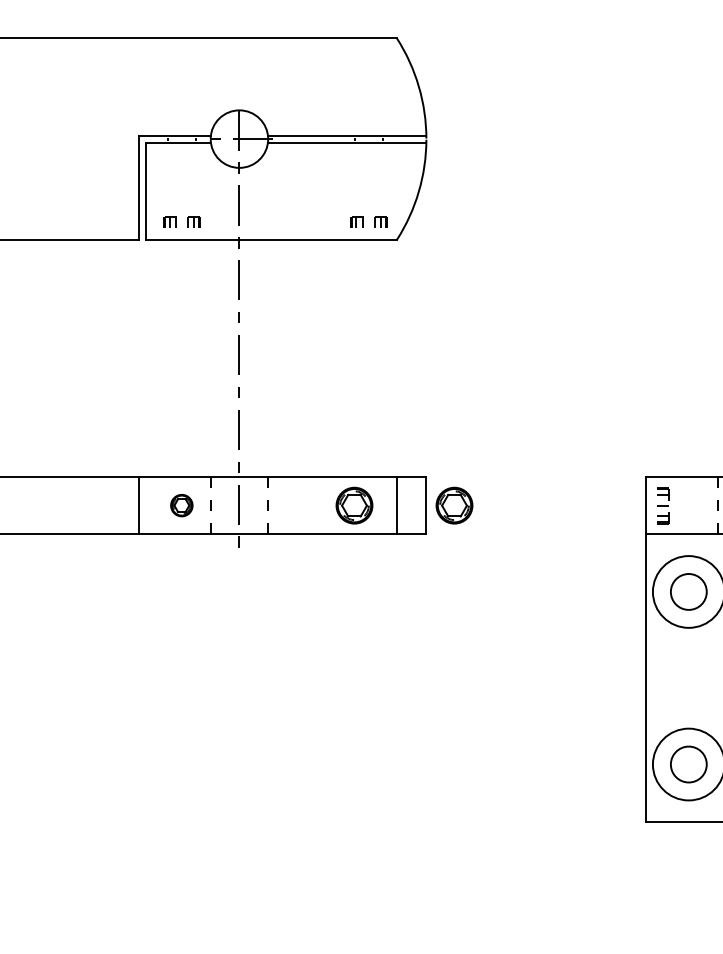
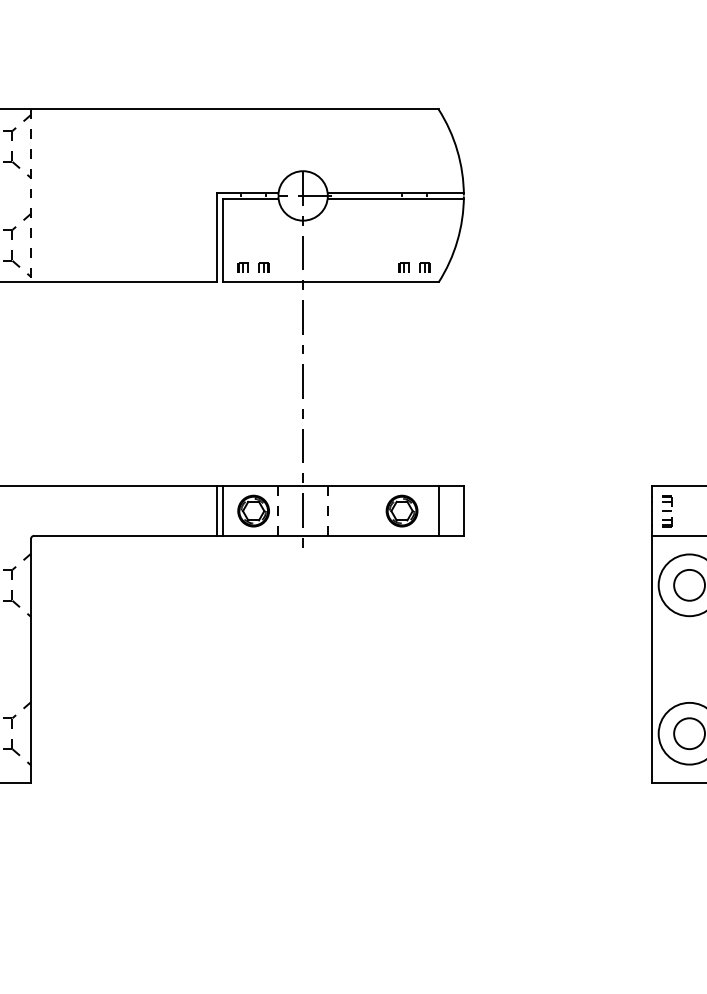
line: (145, 504) -> (222, 510), added
part: (181, 504) -> (253, 510), size x1.67
part: (453, 504) -> (487, 510), removed

